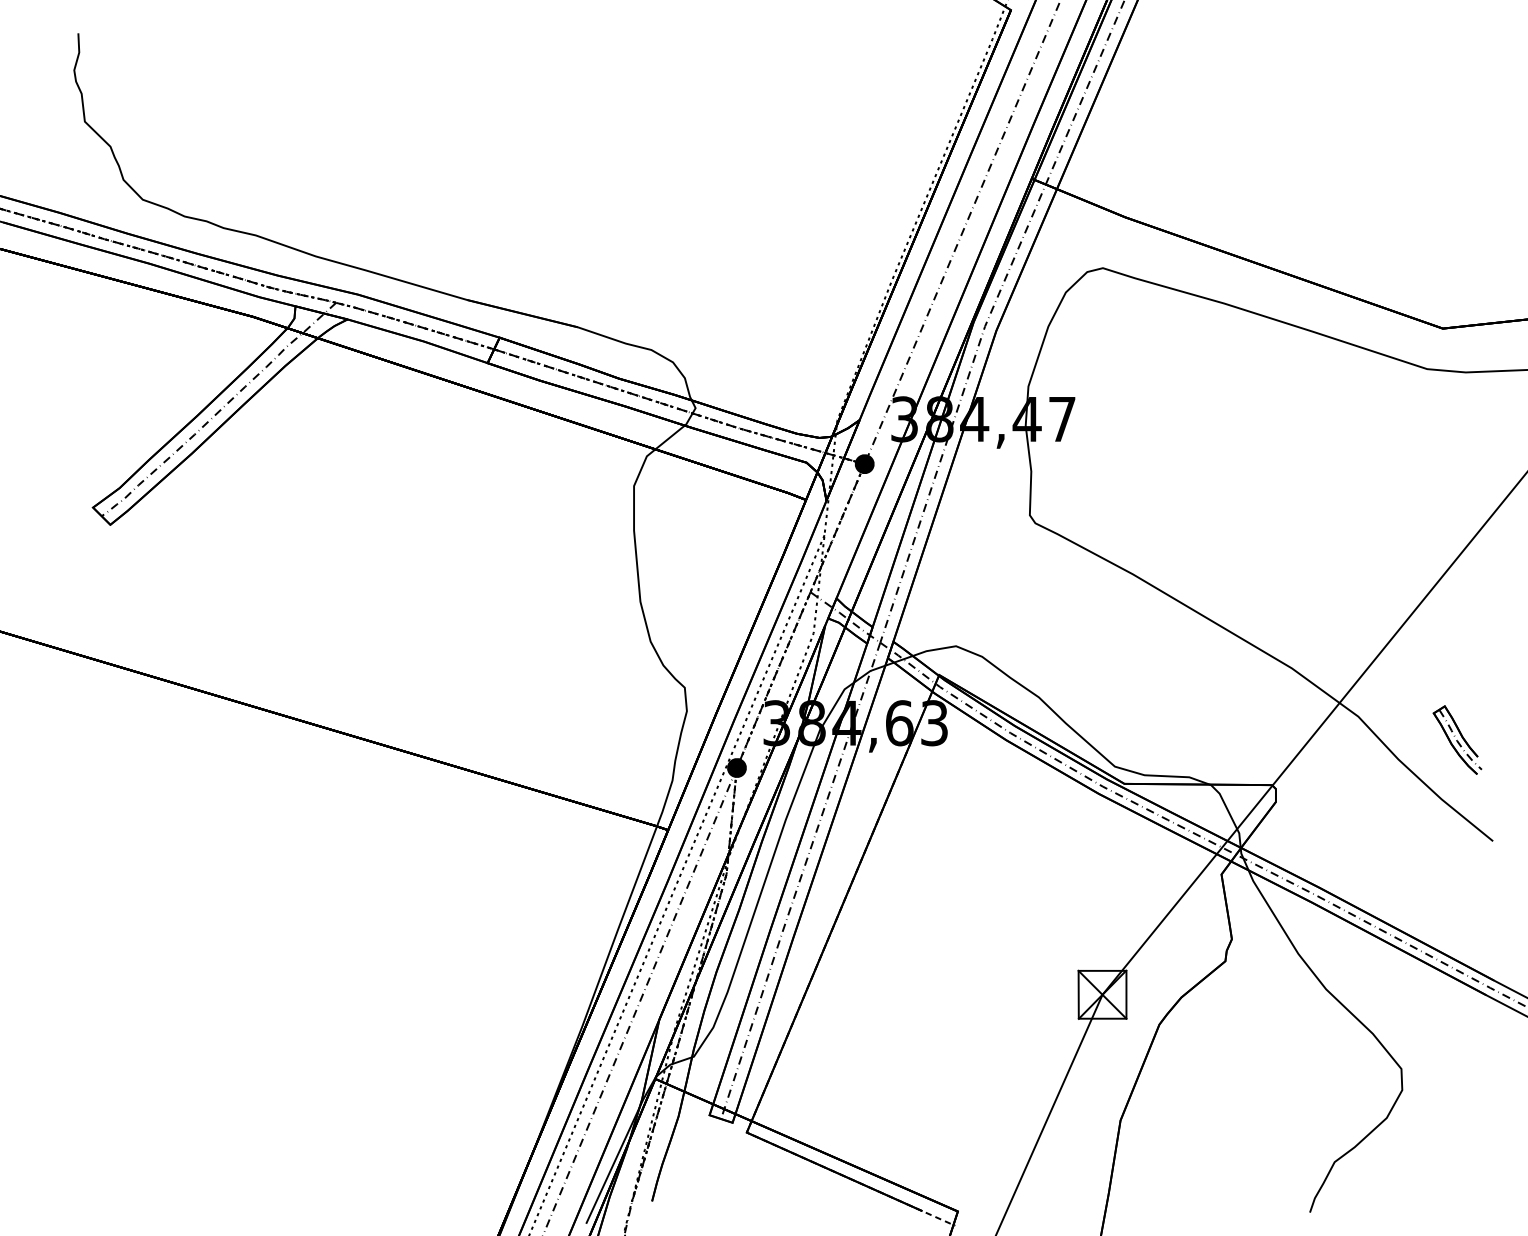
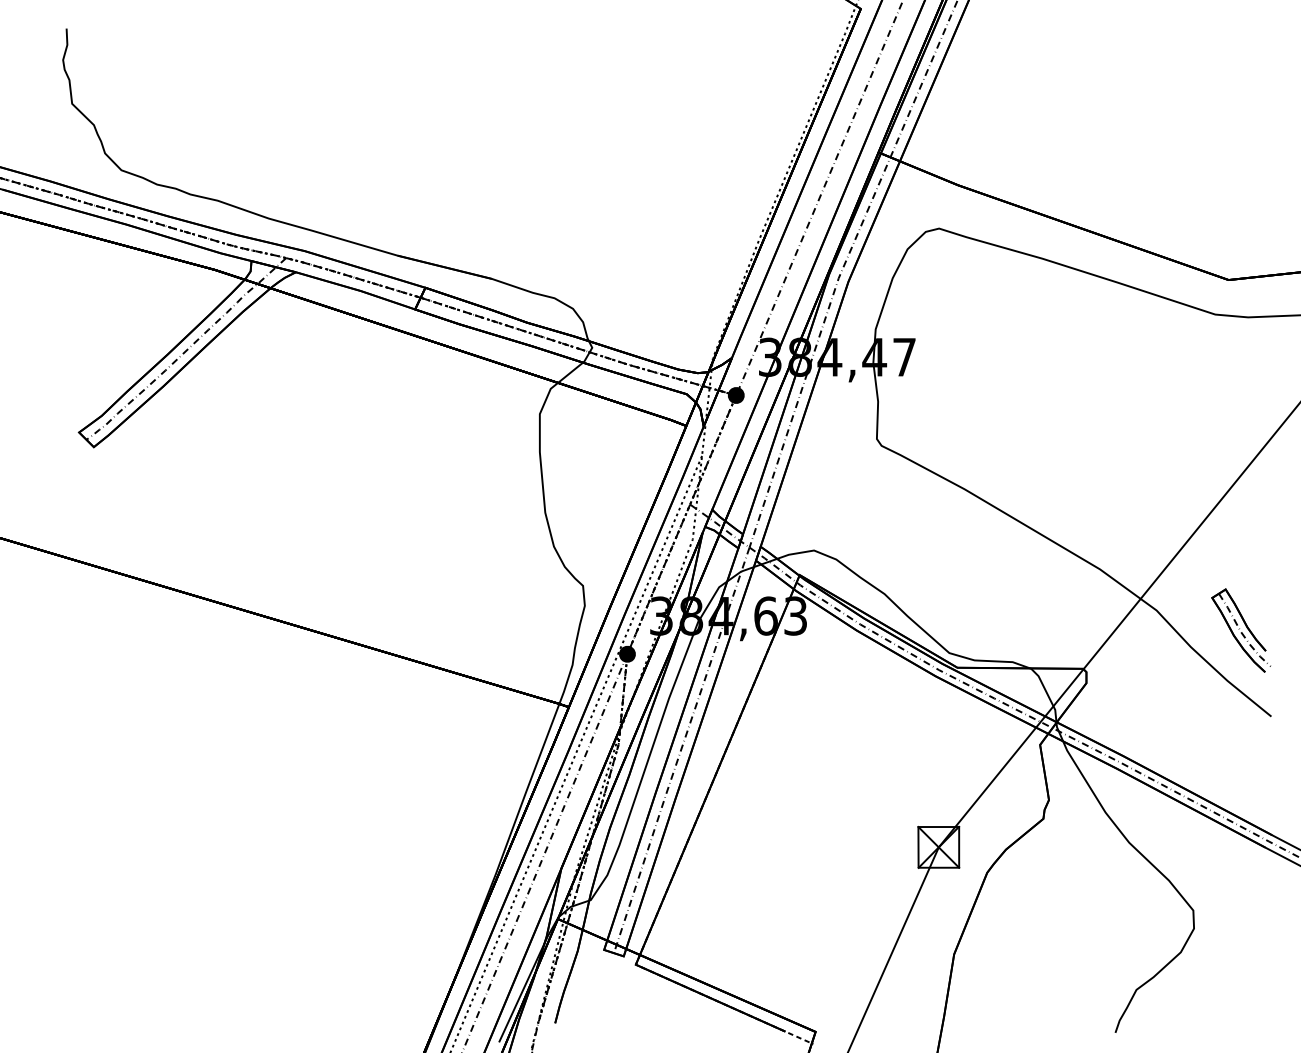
part: (1457, 739) -> (1241, 629), size x1.43

